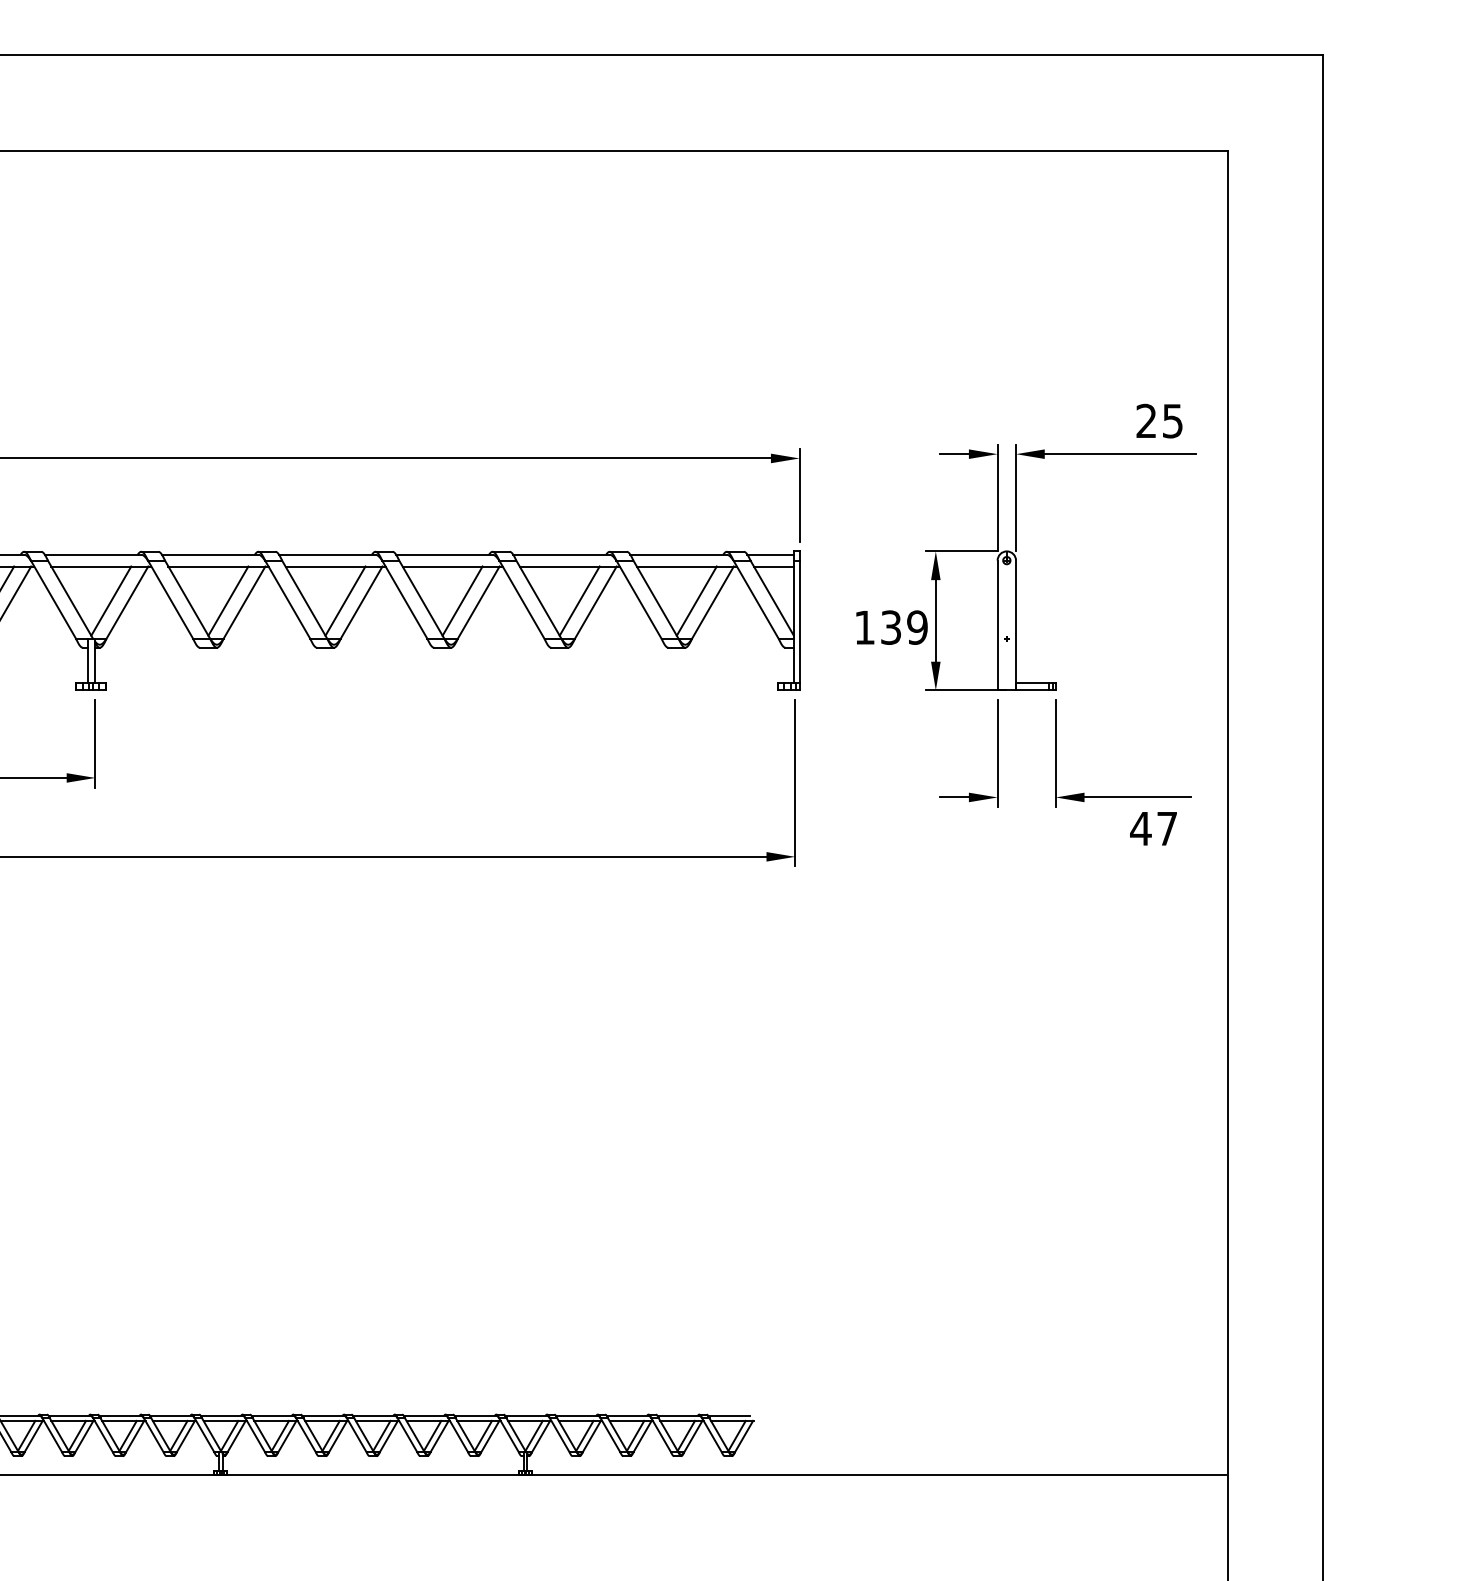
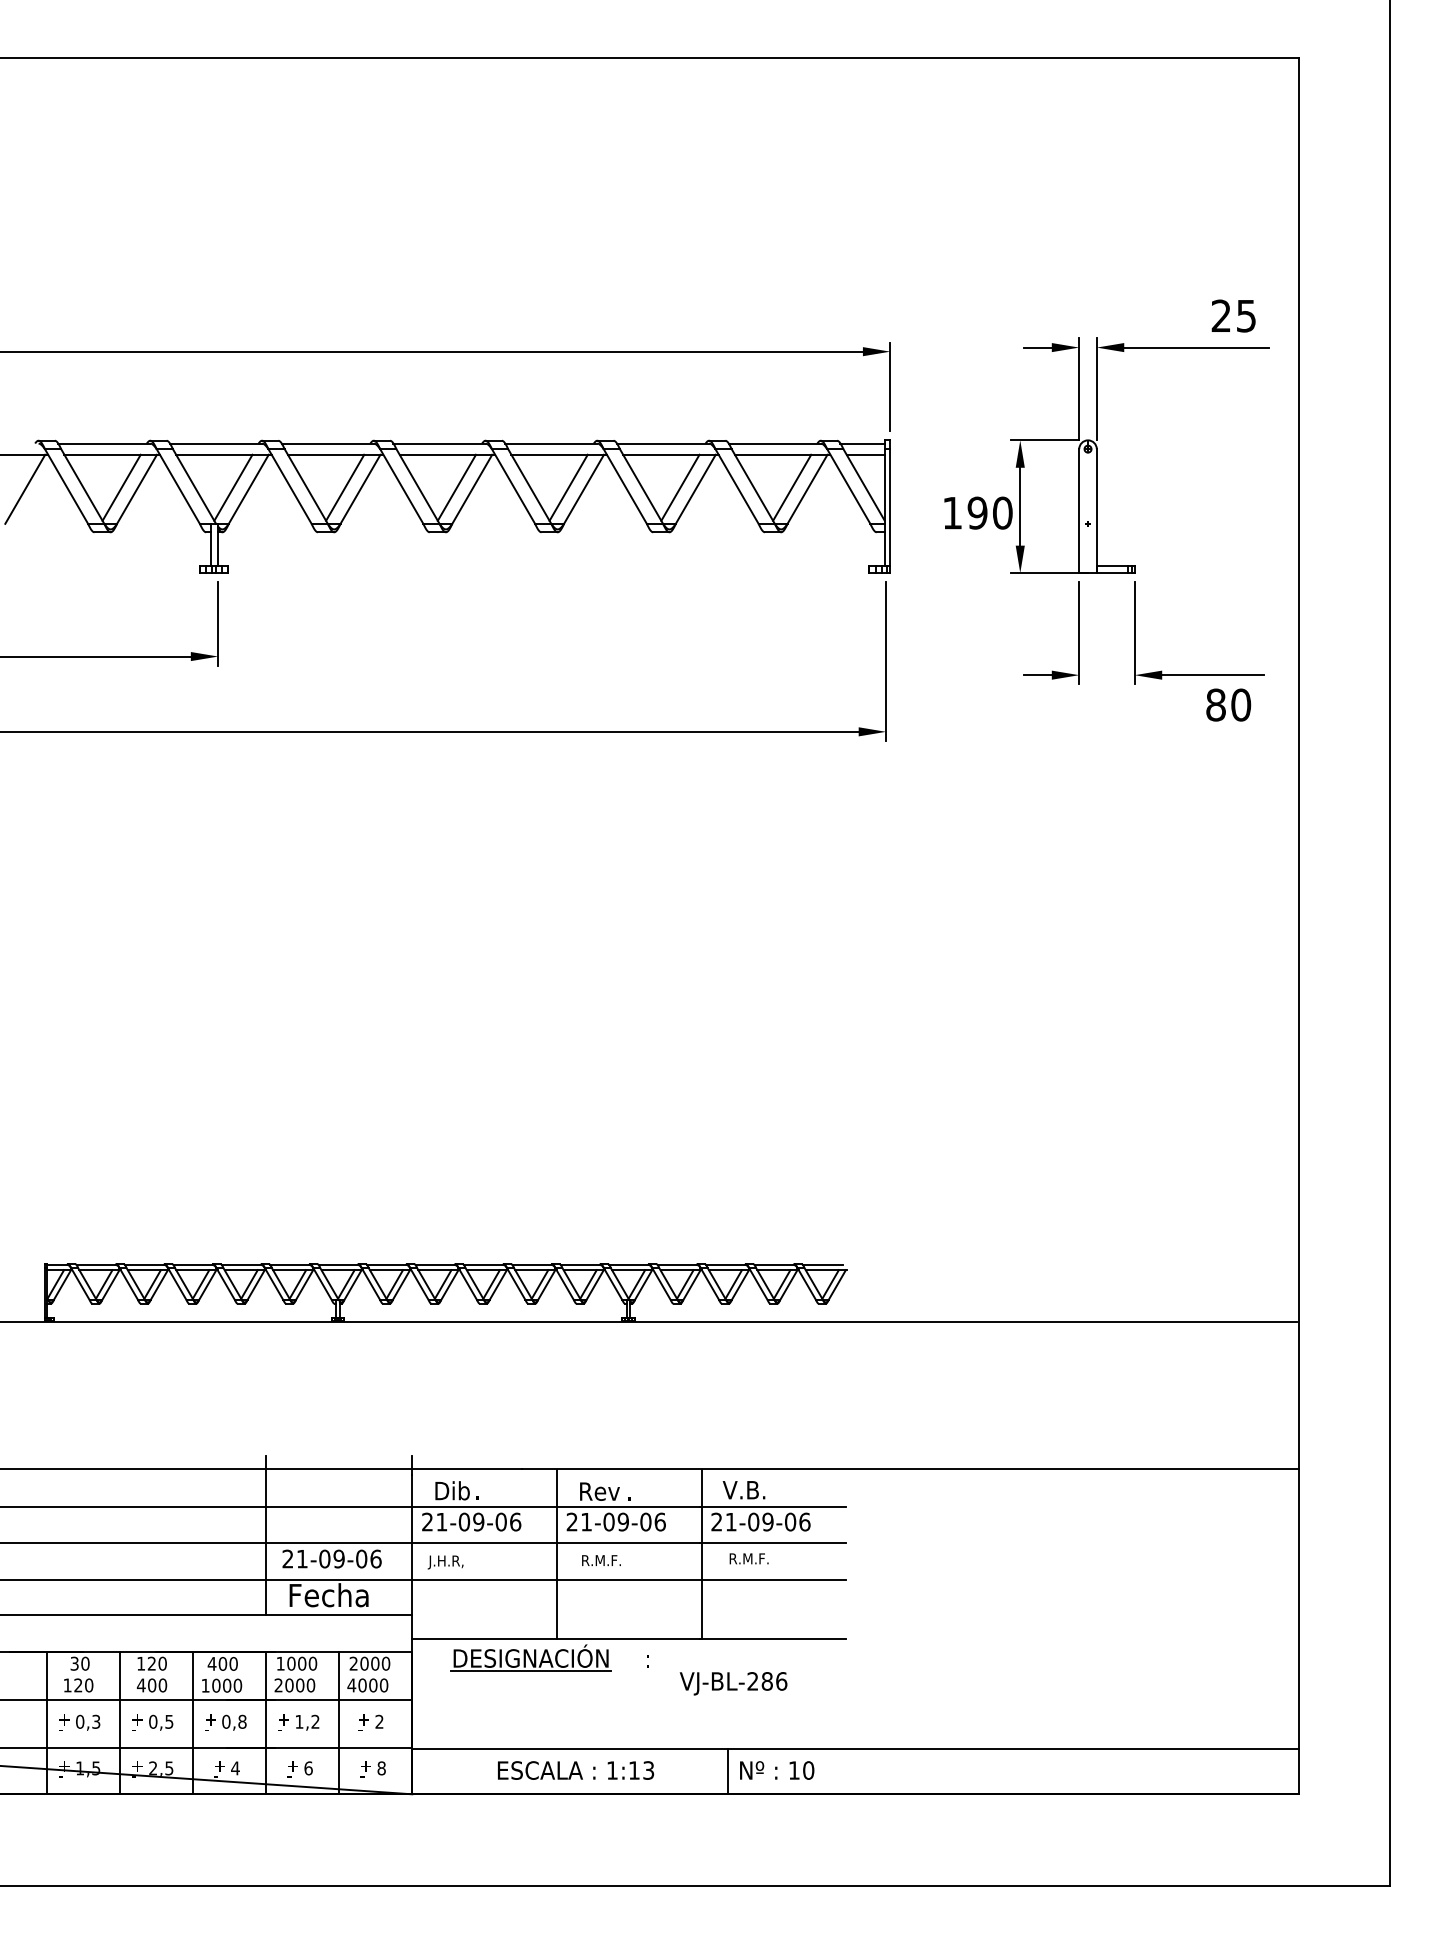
text: (903, 626) -> (989, 512), 139 -> 190
text: (1154, 828) -> (1228, 704), 47 -> 80

